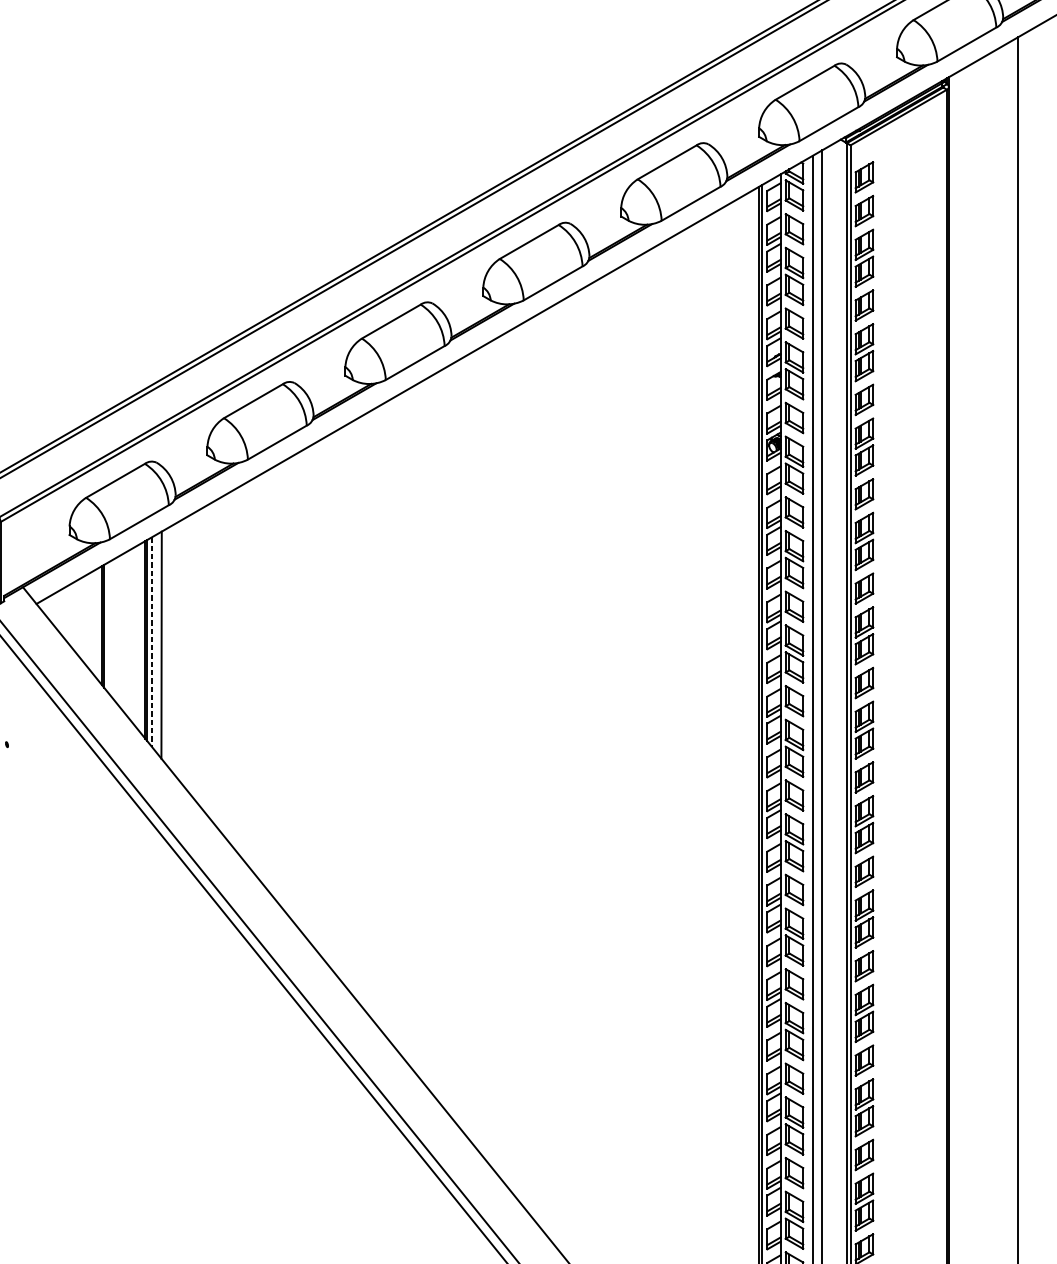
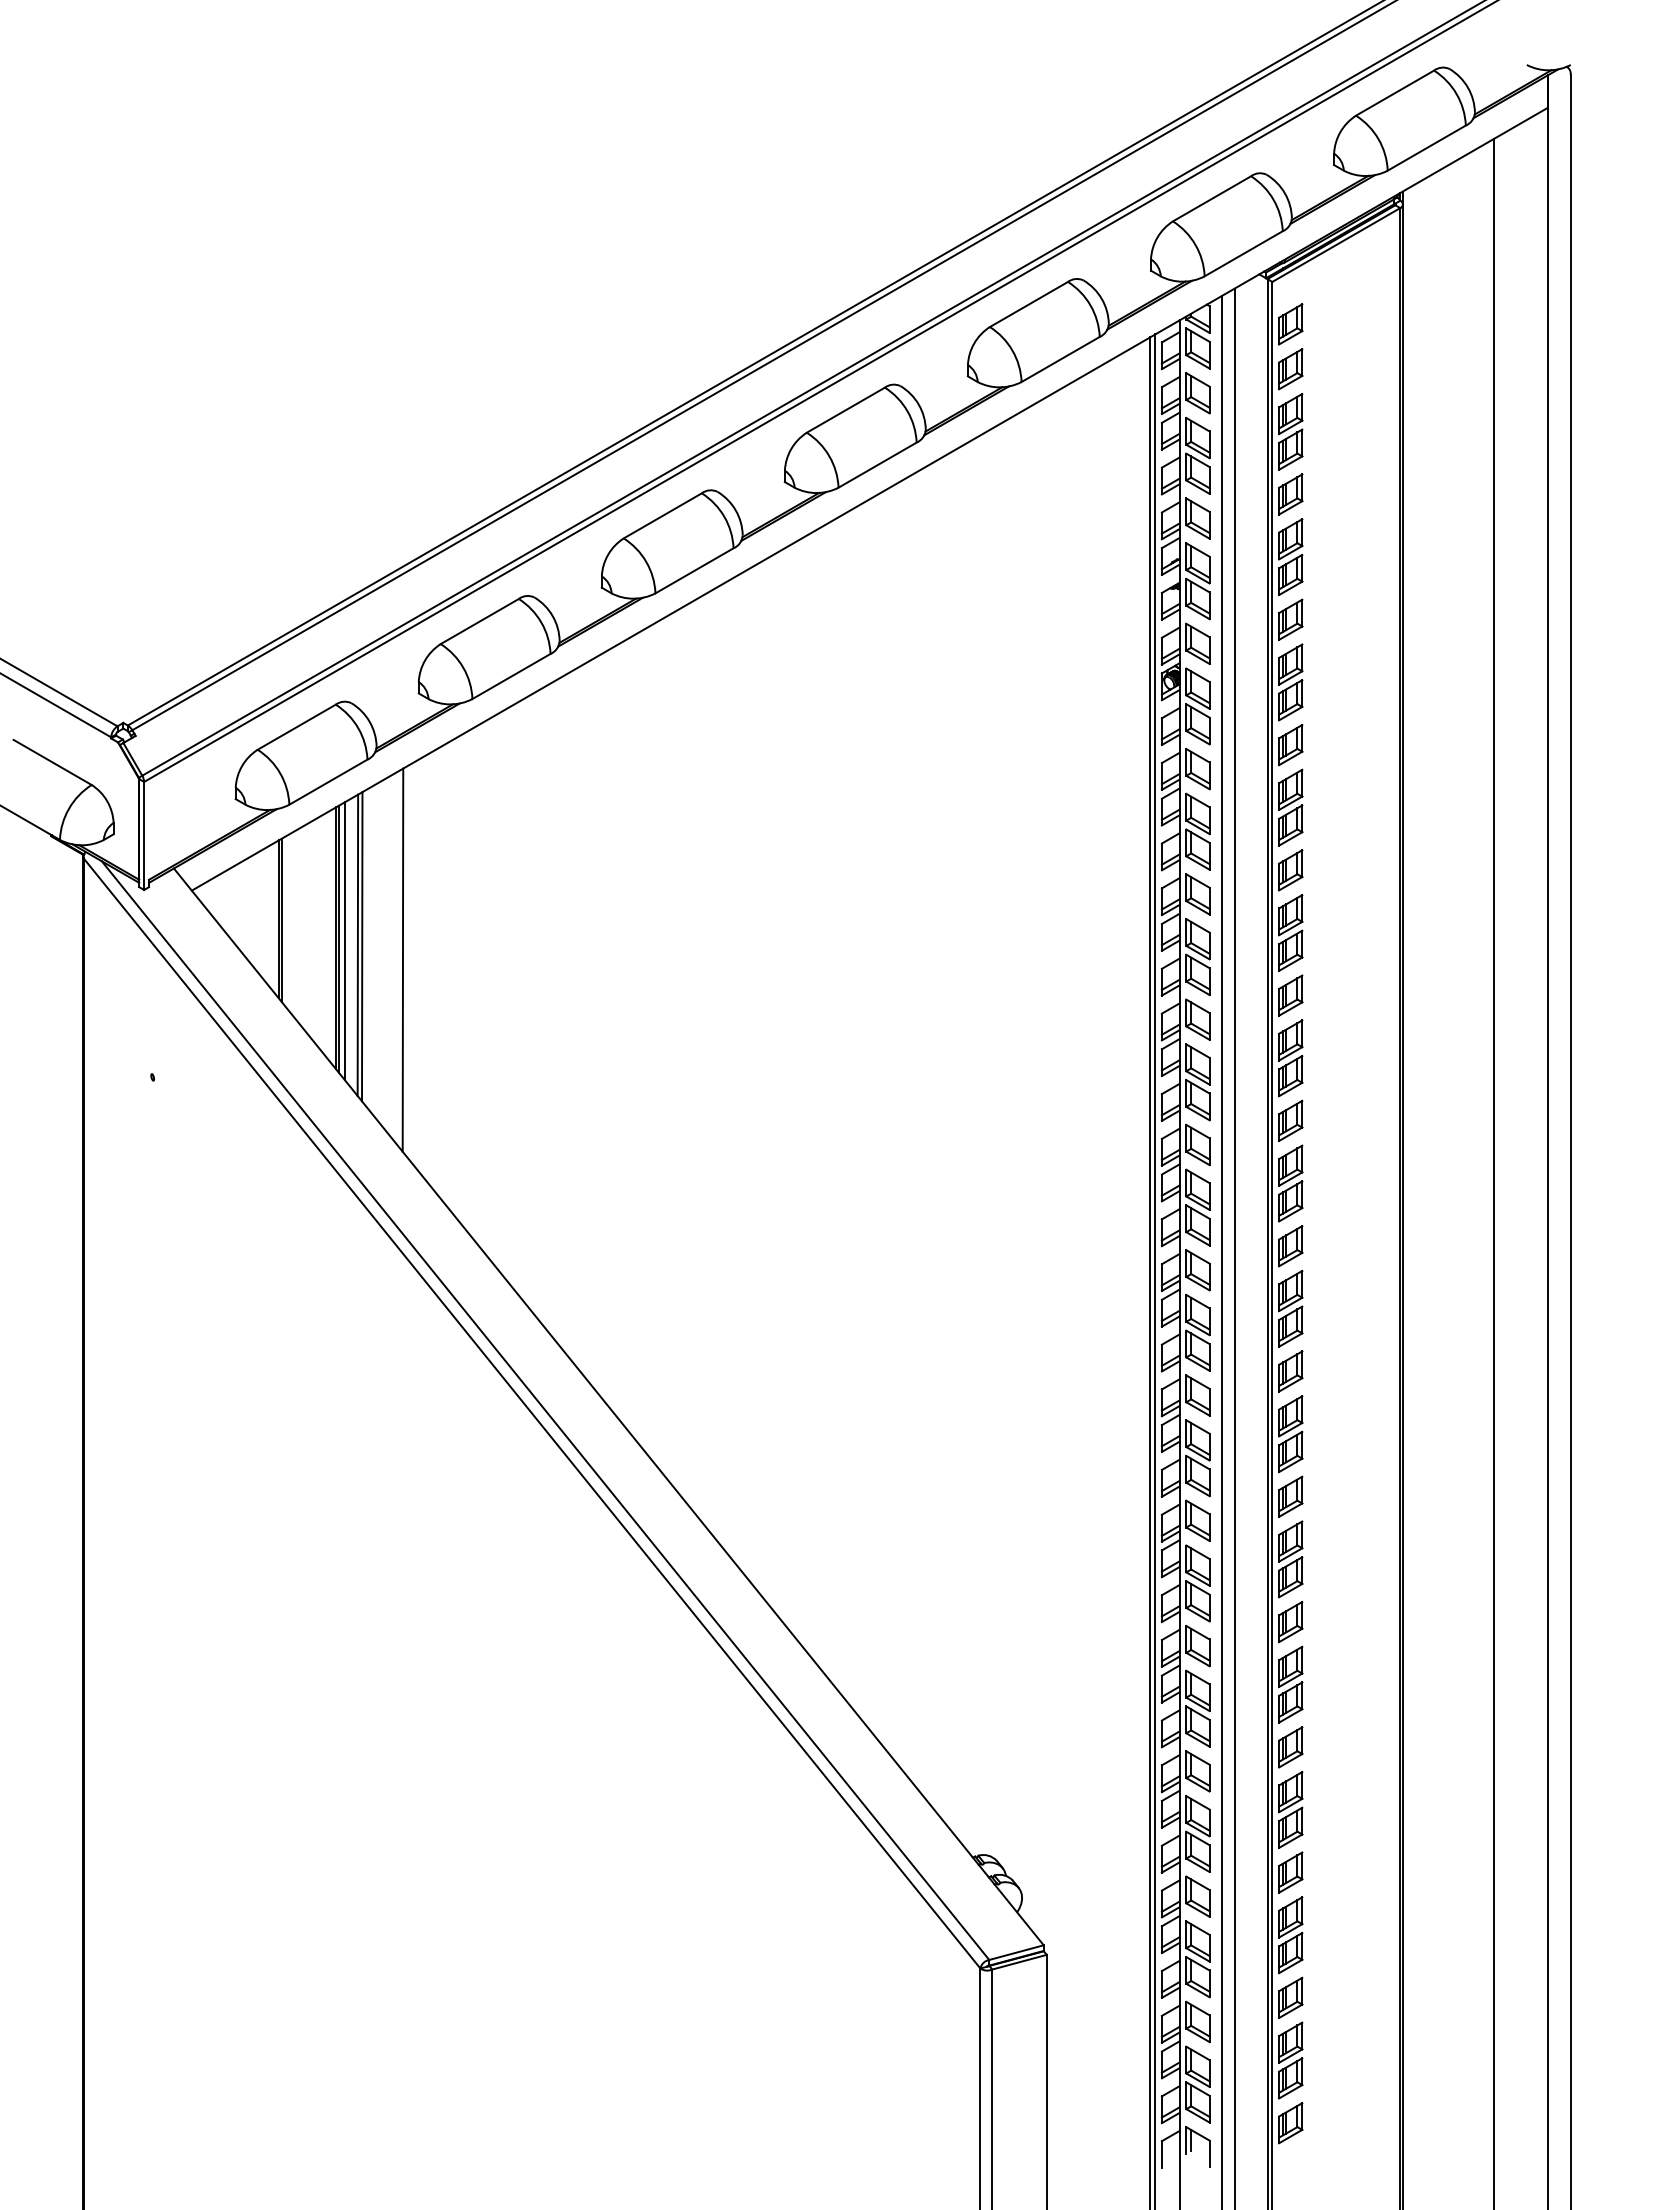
line: (151, 642) -> (344, 941), dashed -> solid
line: (165, 646) -> (362, 946), added
line: (195, 655) -> (402, 959), added

